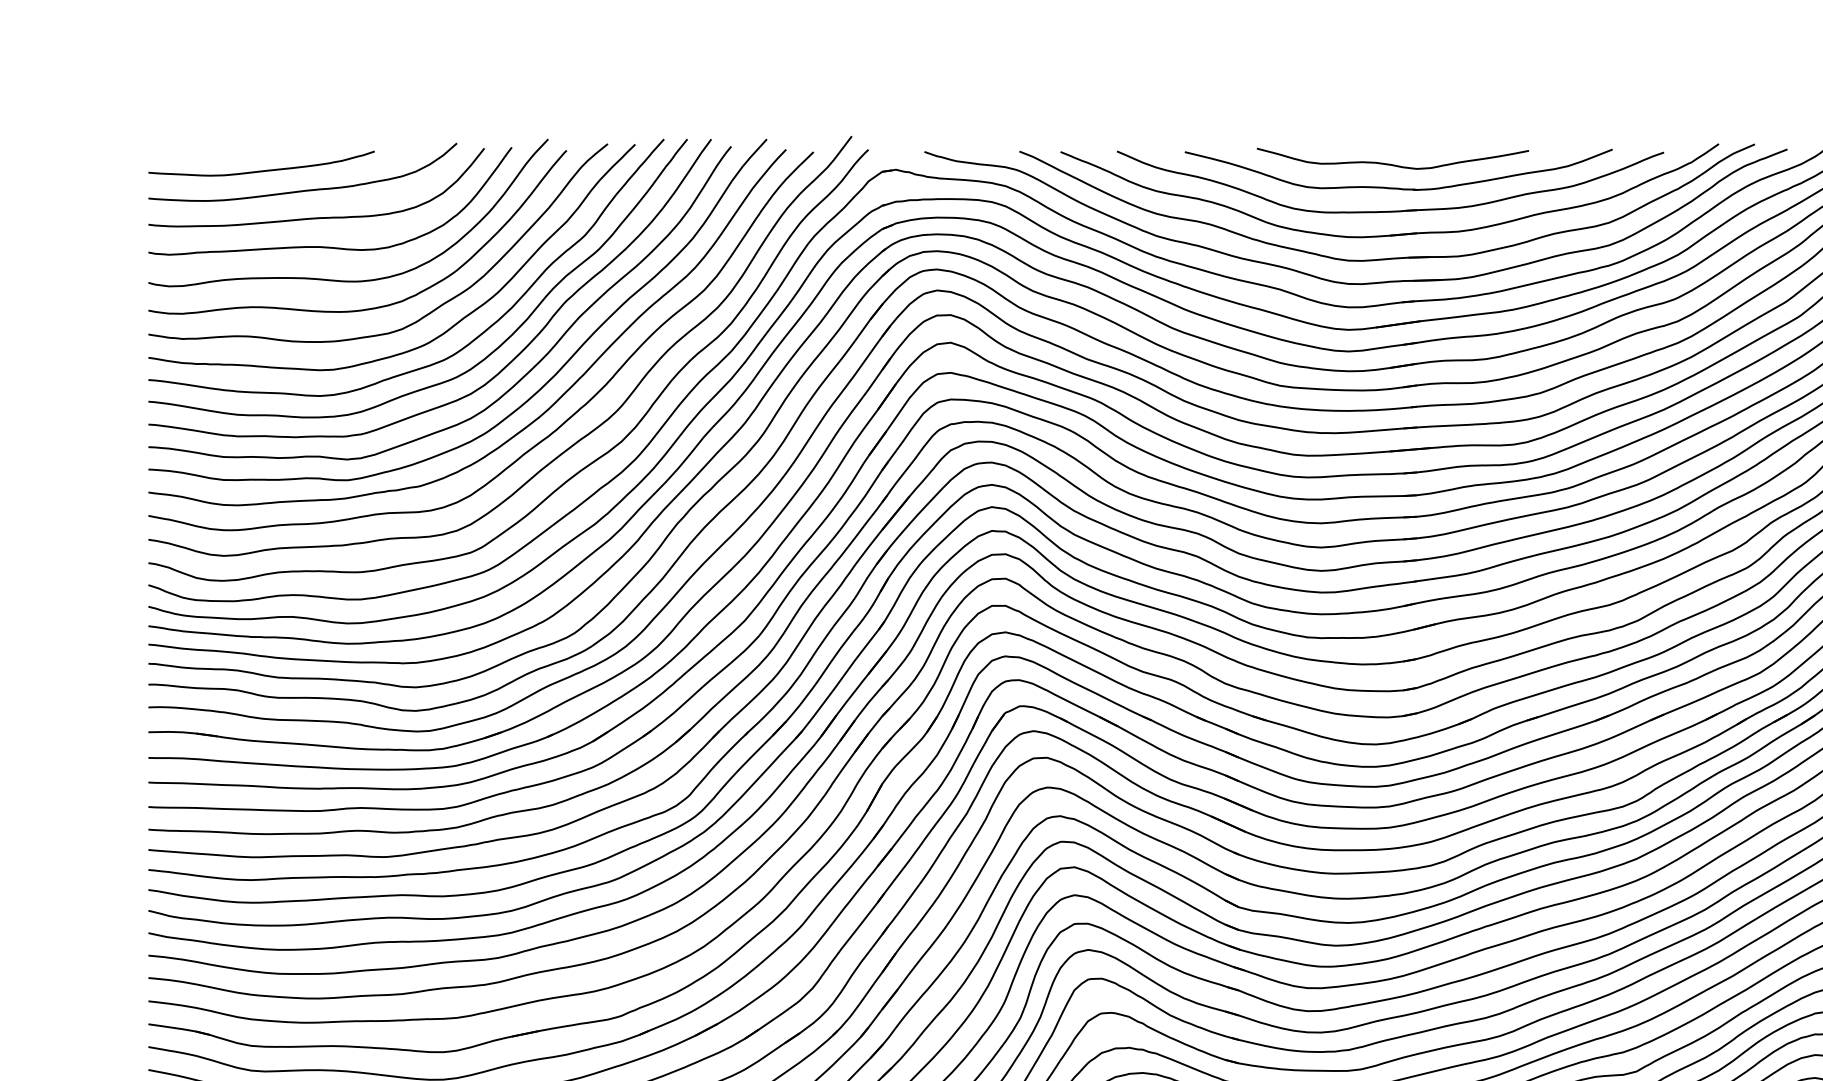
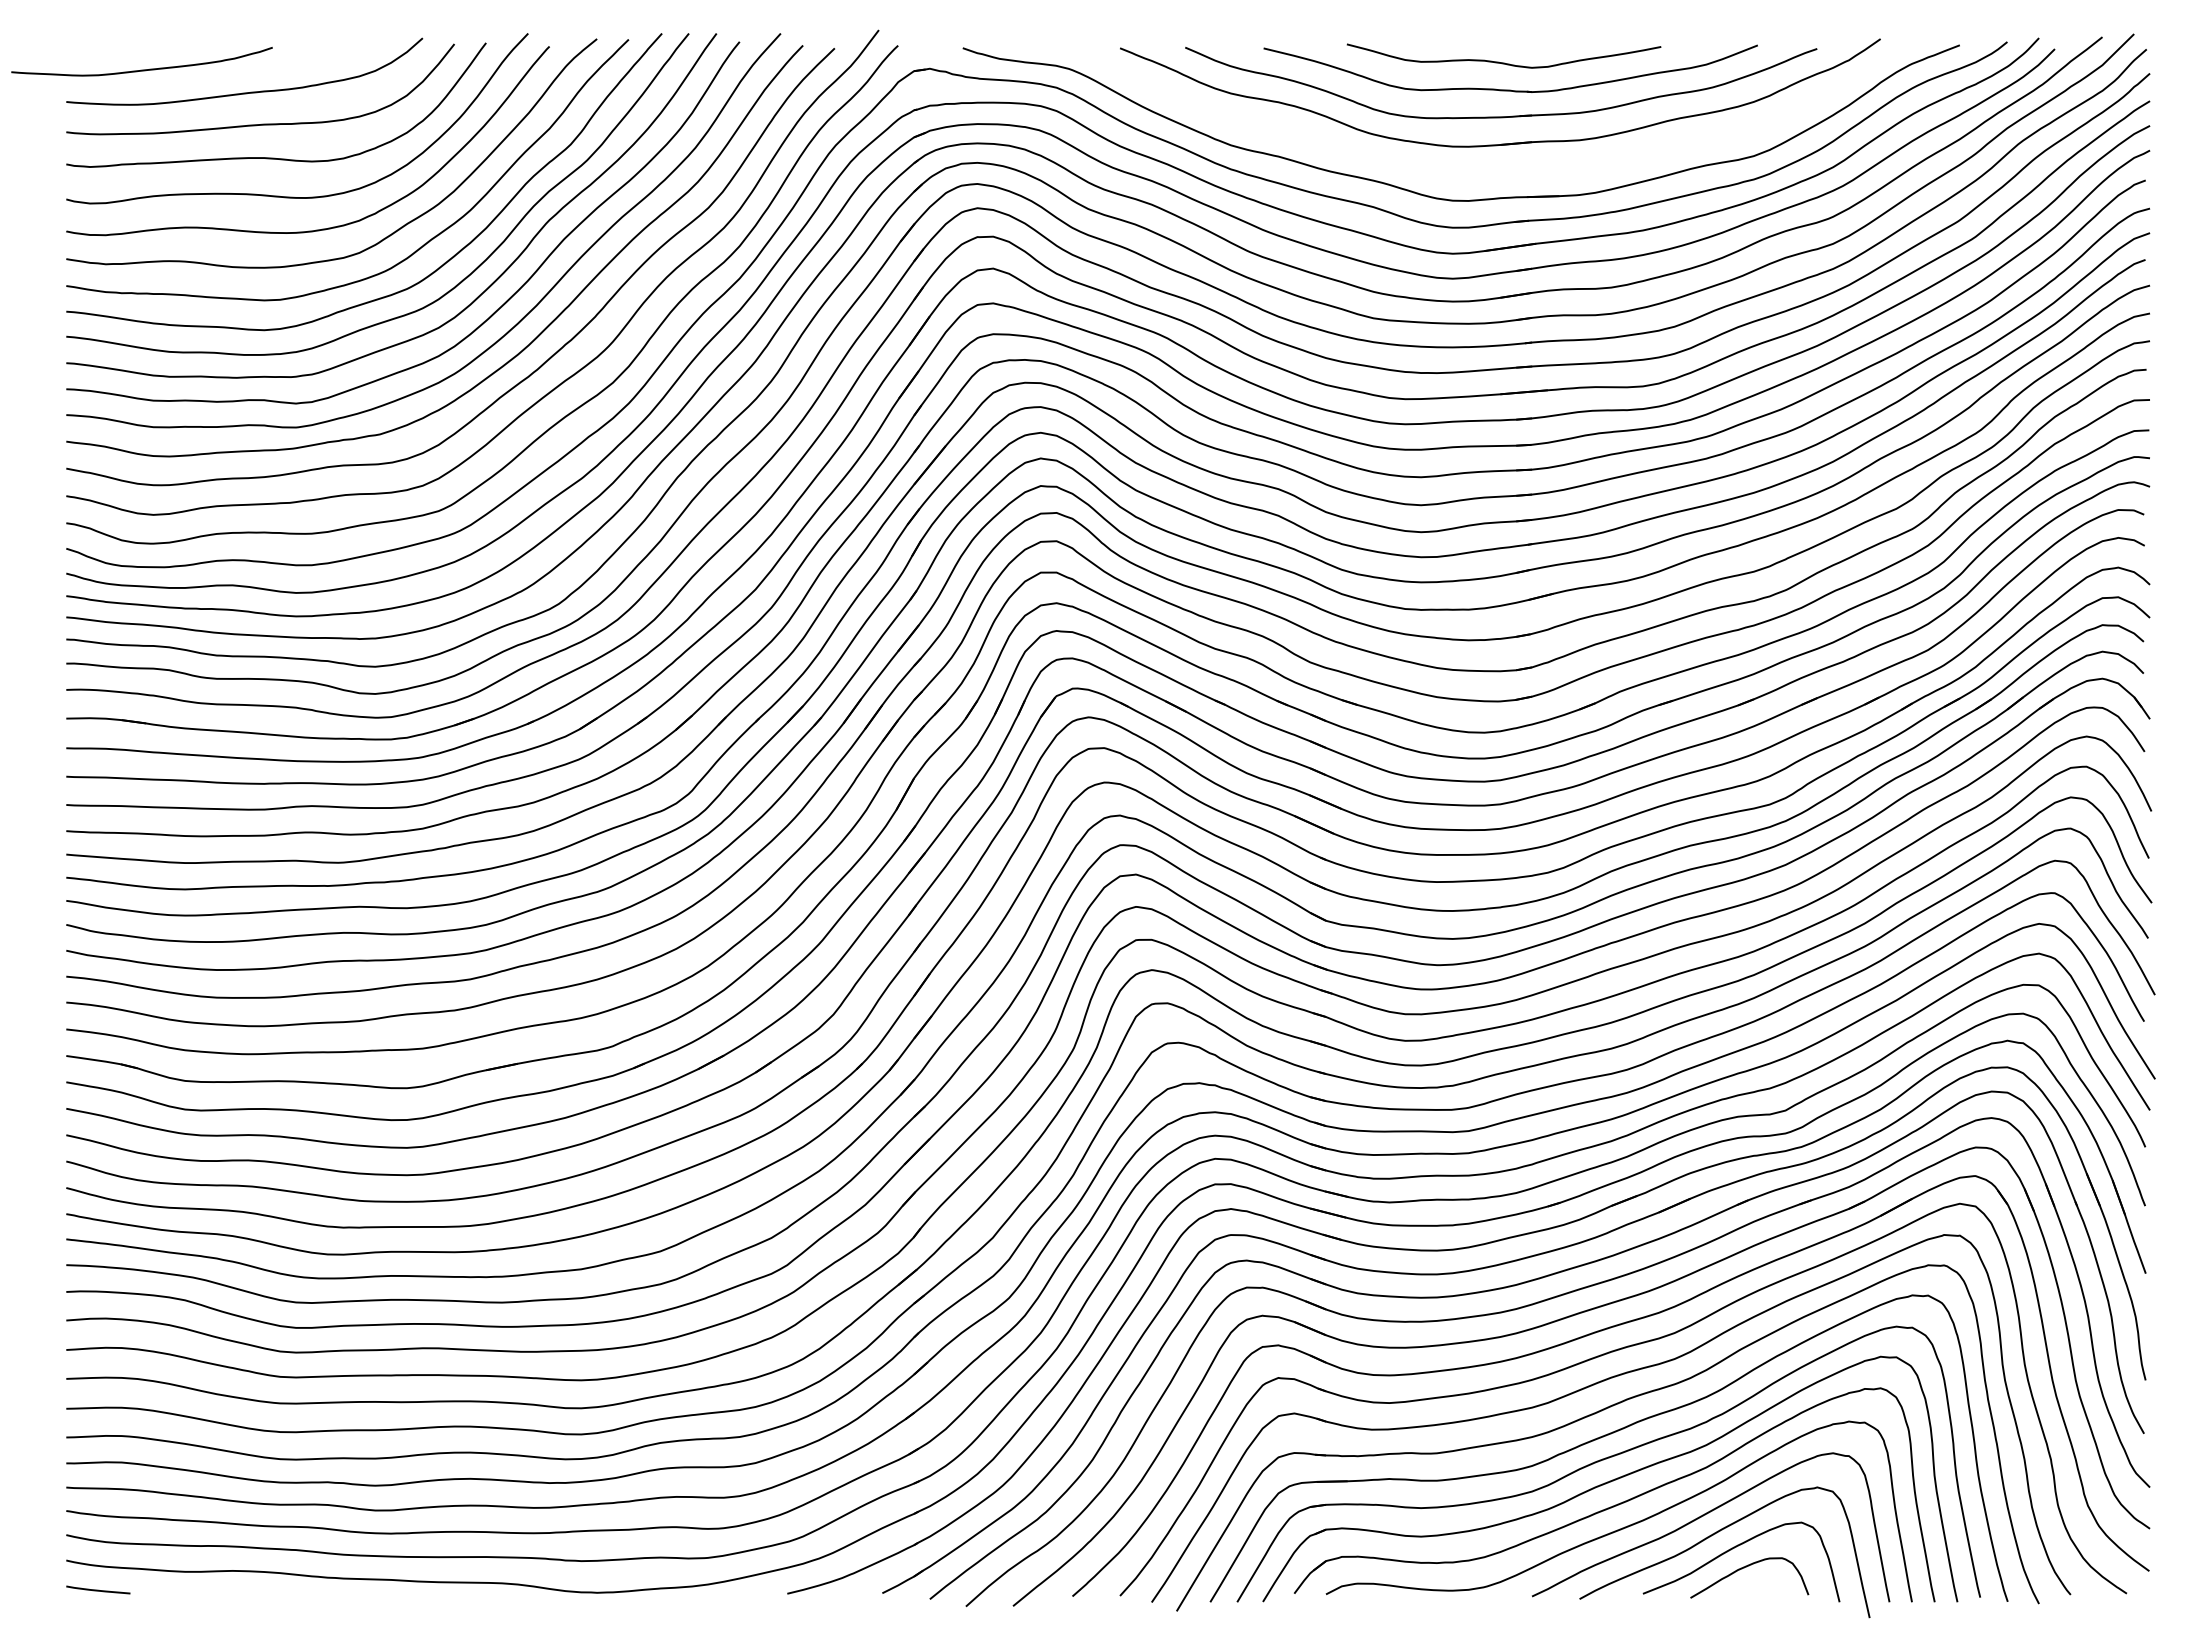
curve: (261, 170) -> (141, 69), moved
part: (1389, 257) -> (1499, 170), removed

